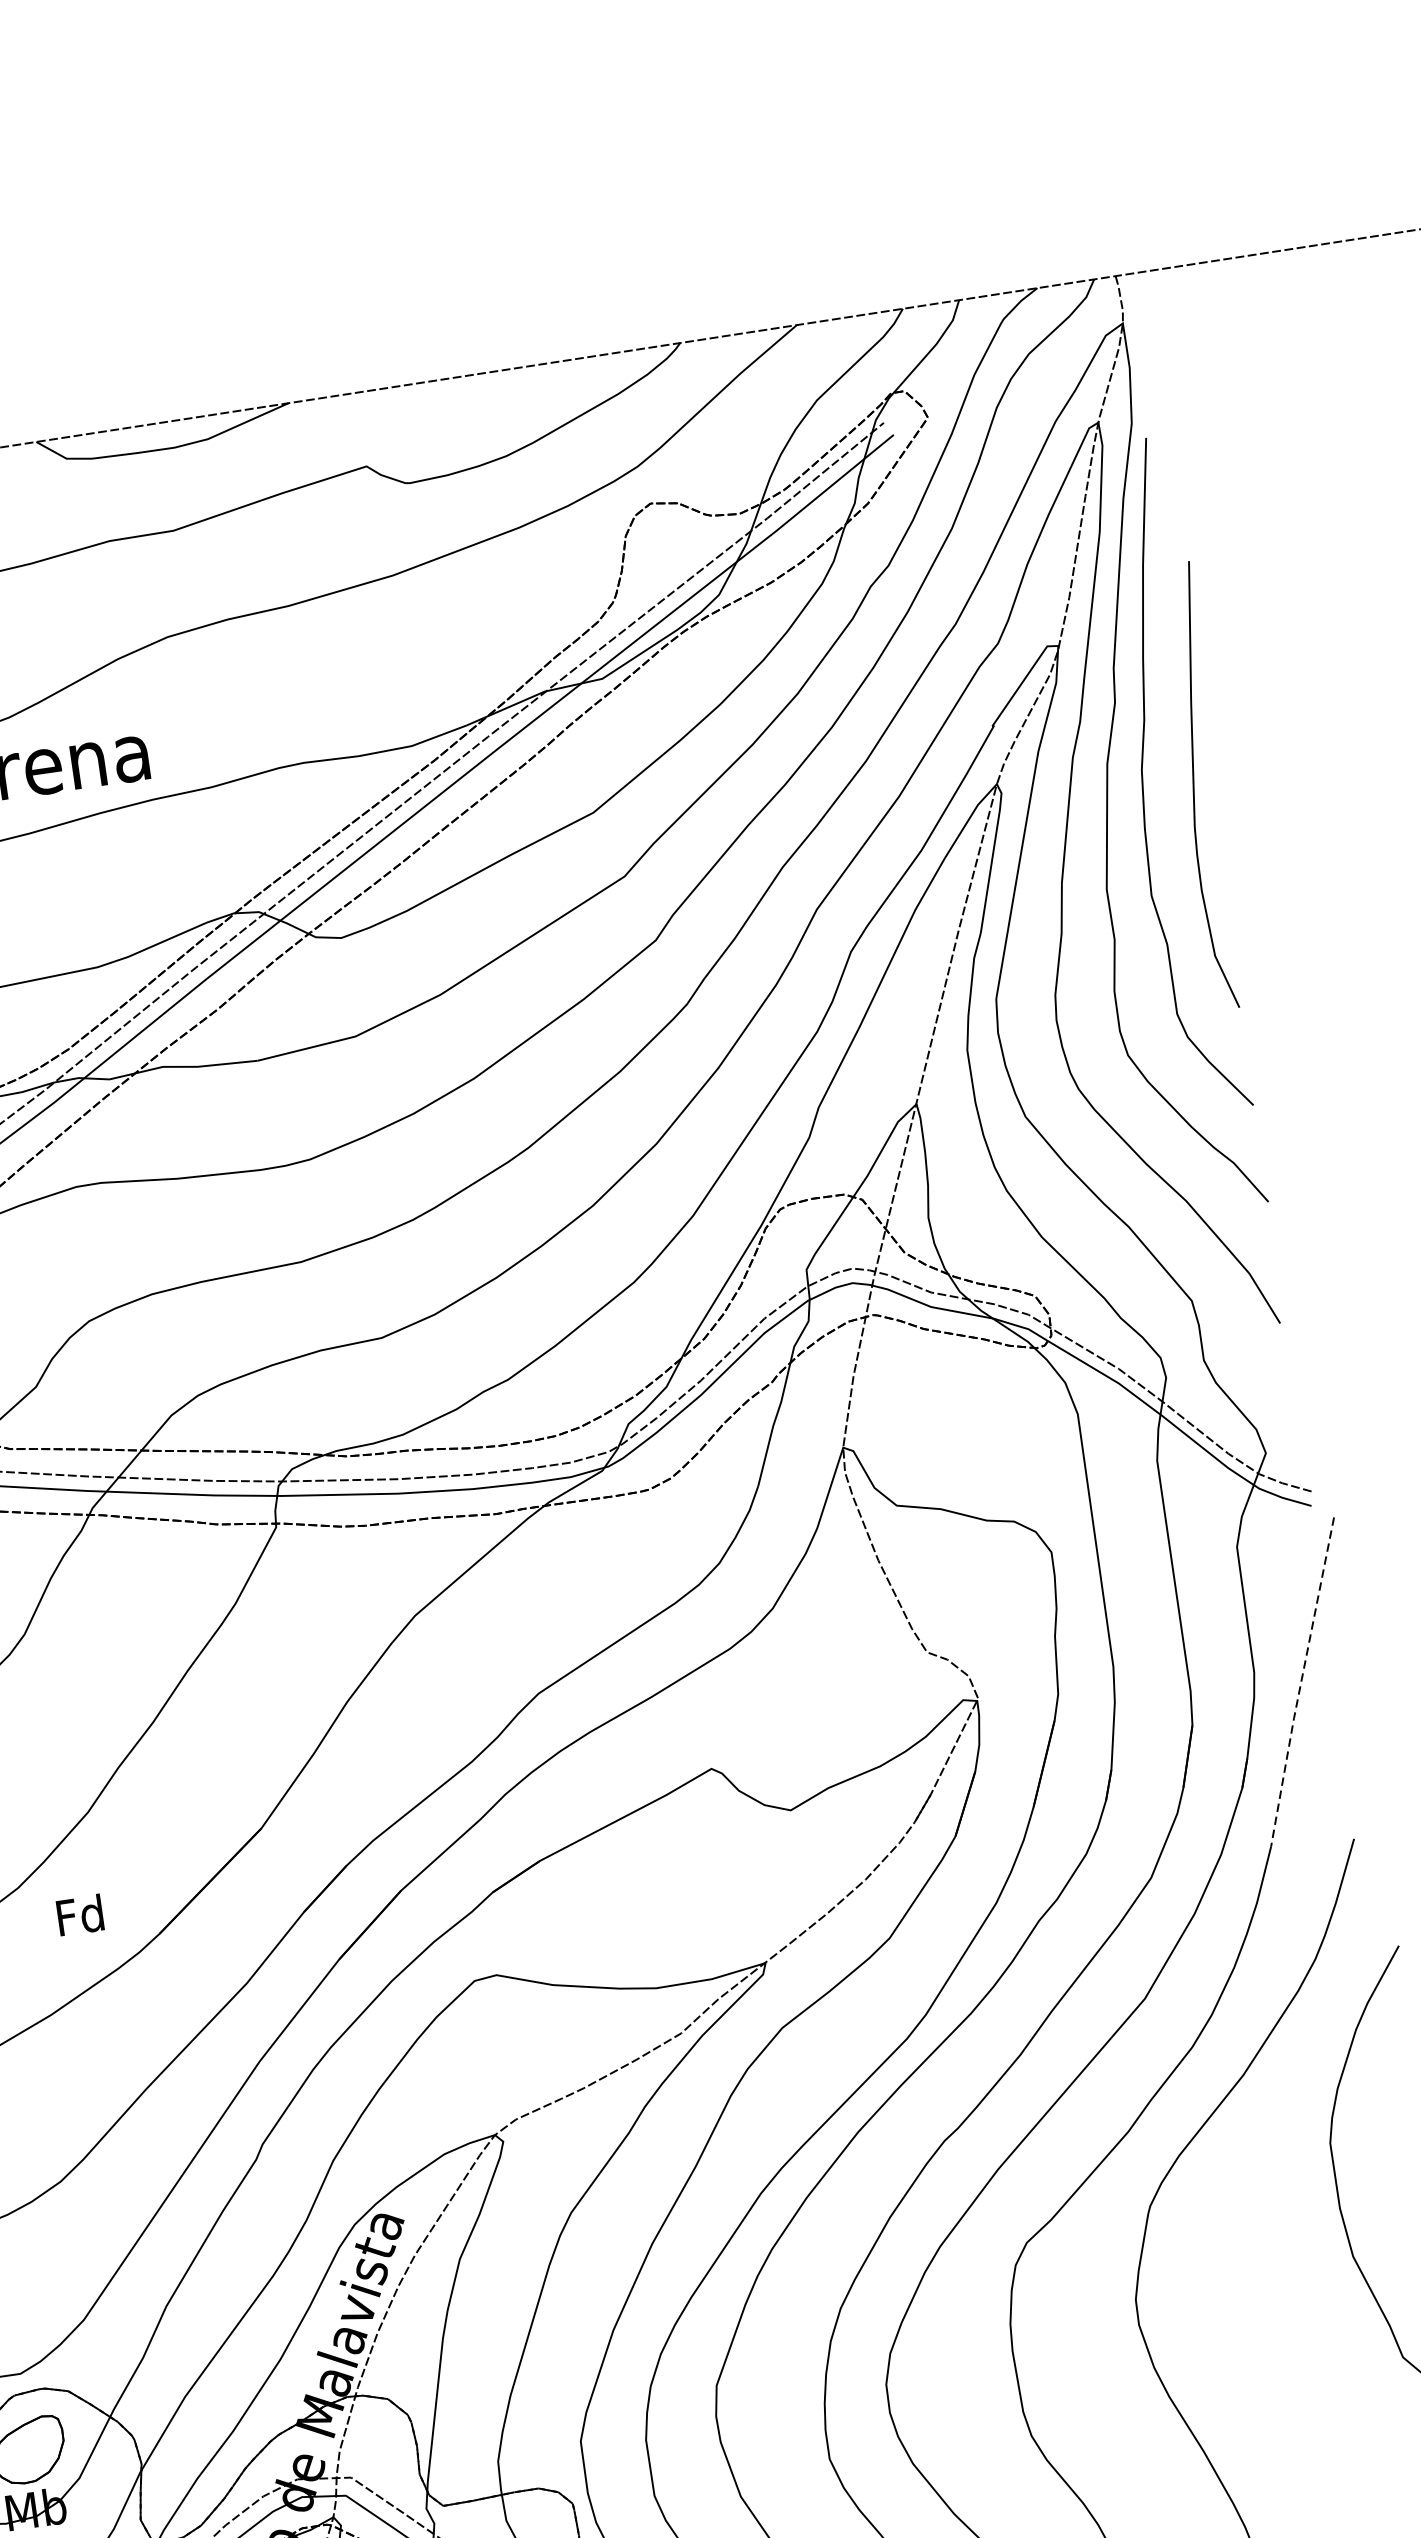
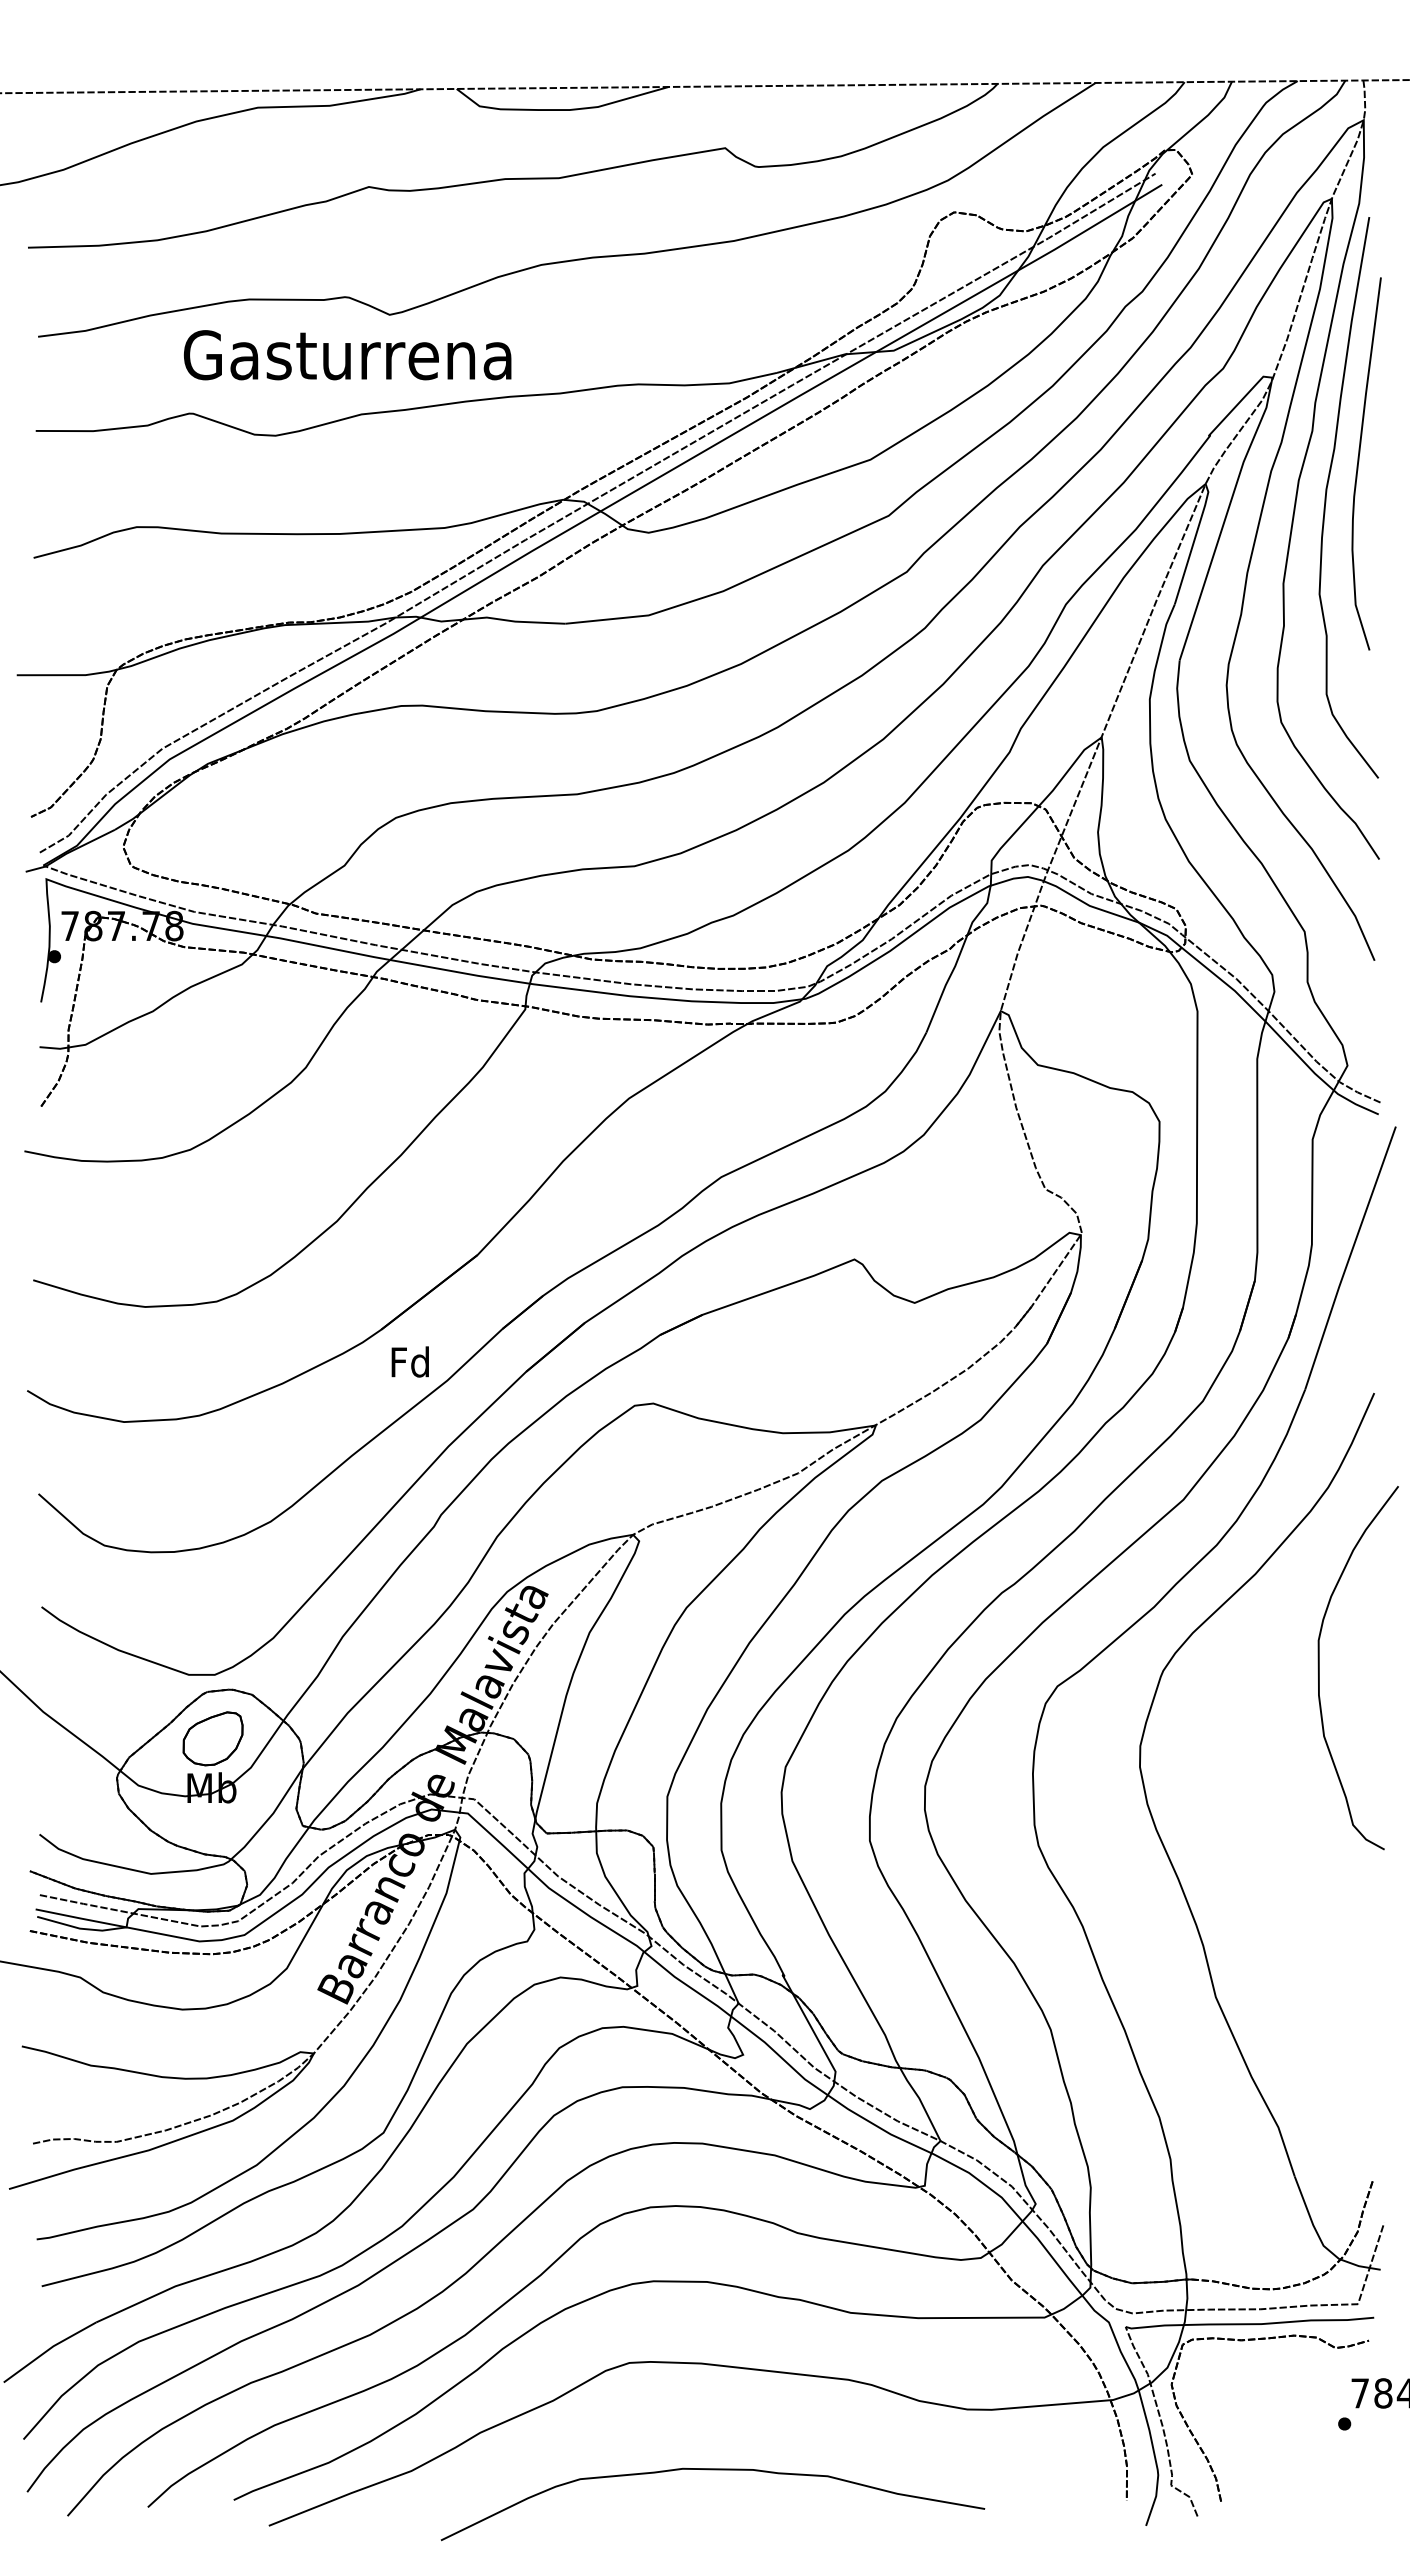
curve: (1195, 784) -> (1359, 461), moved
line: (1301, 1682) -> (1349, 1258), dashed -> solid
text: (79, 1914) -> (409, 1361), moved

